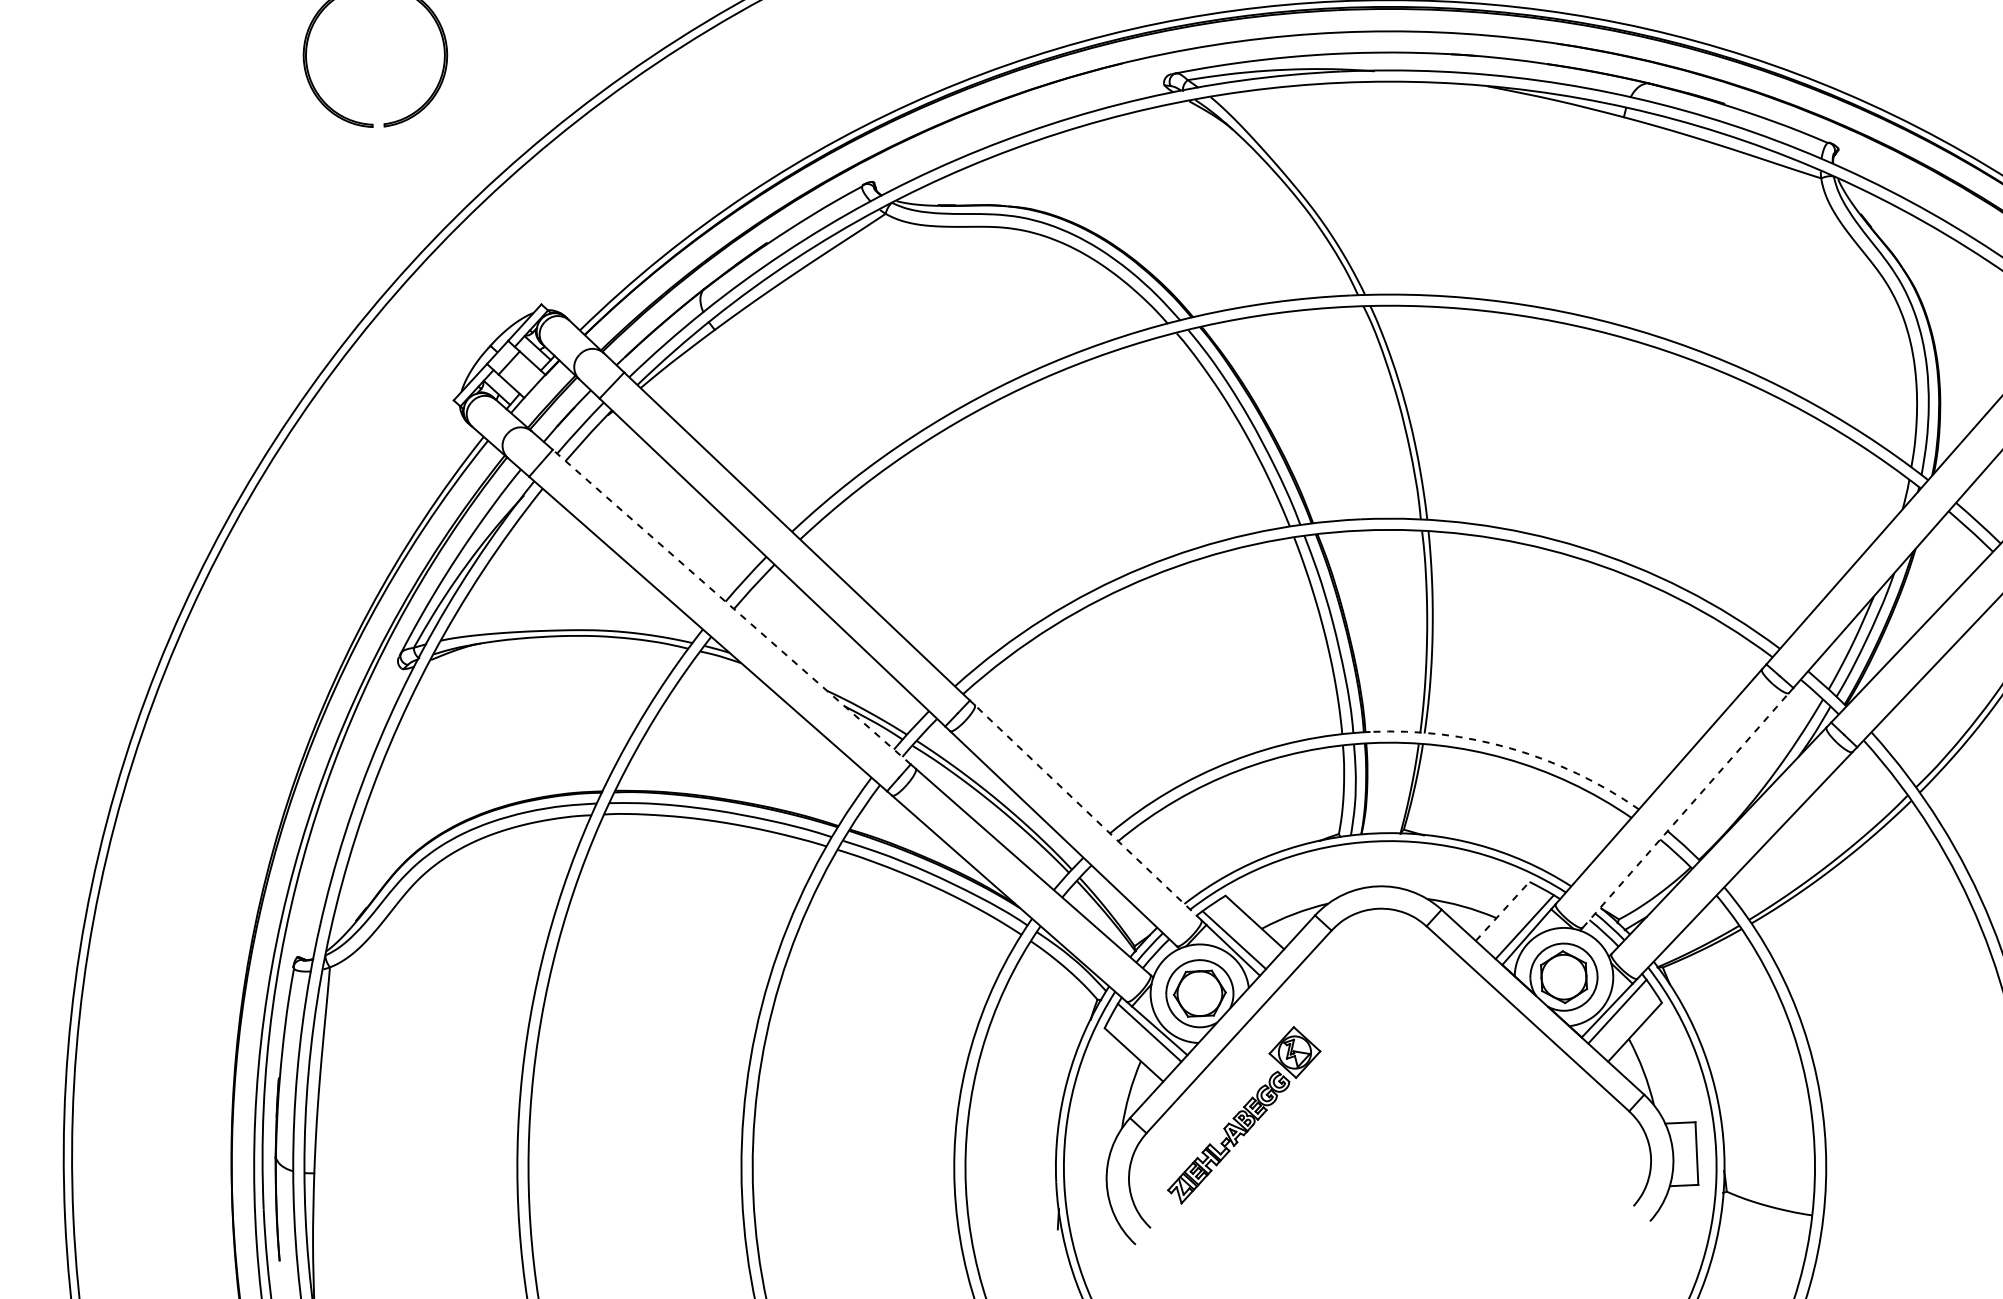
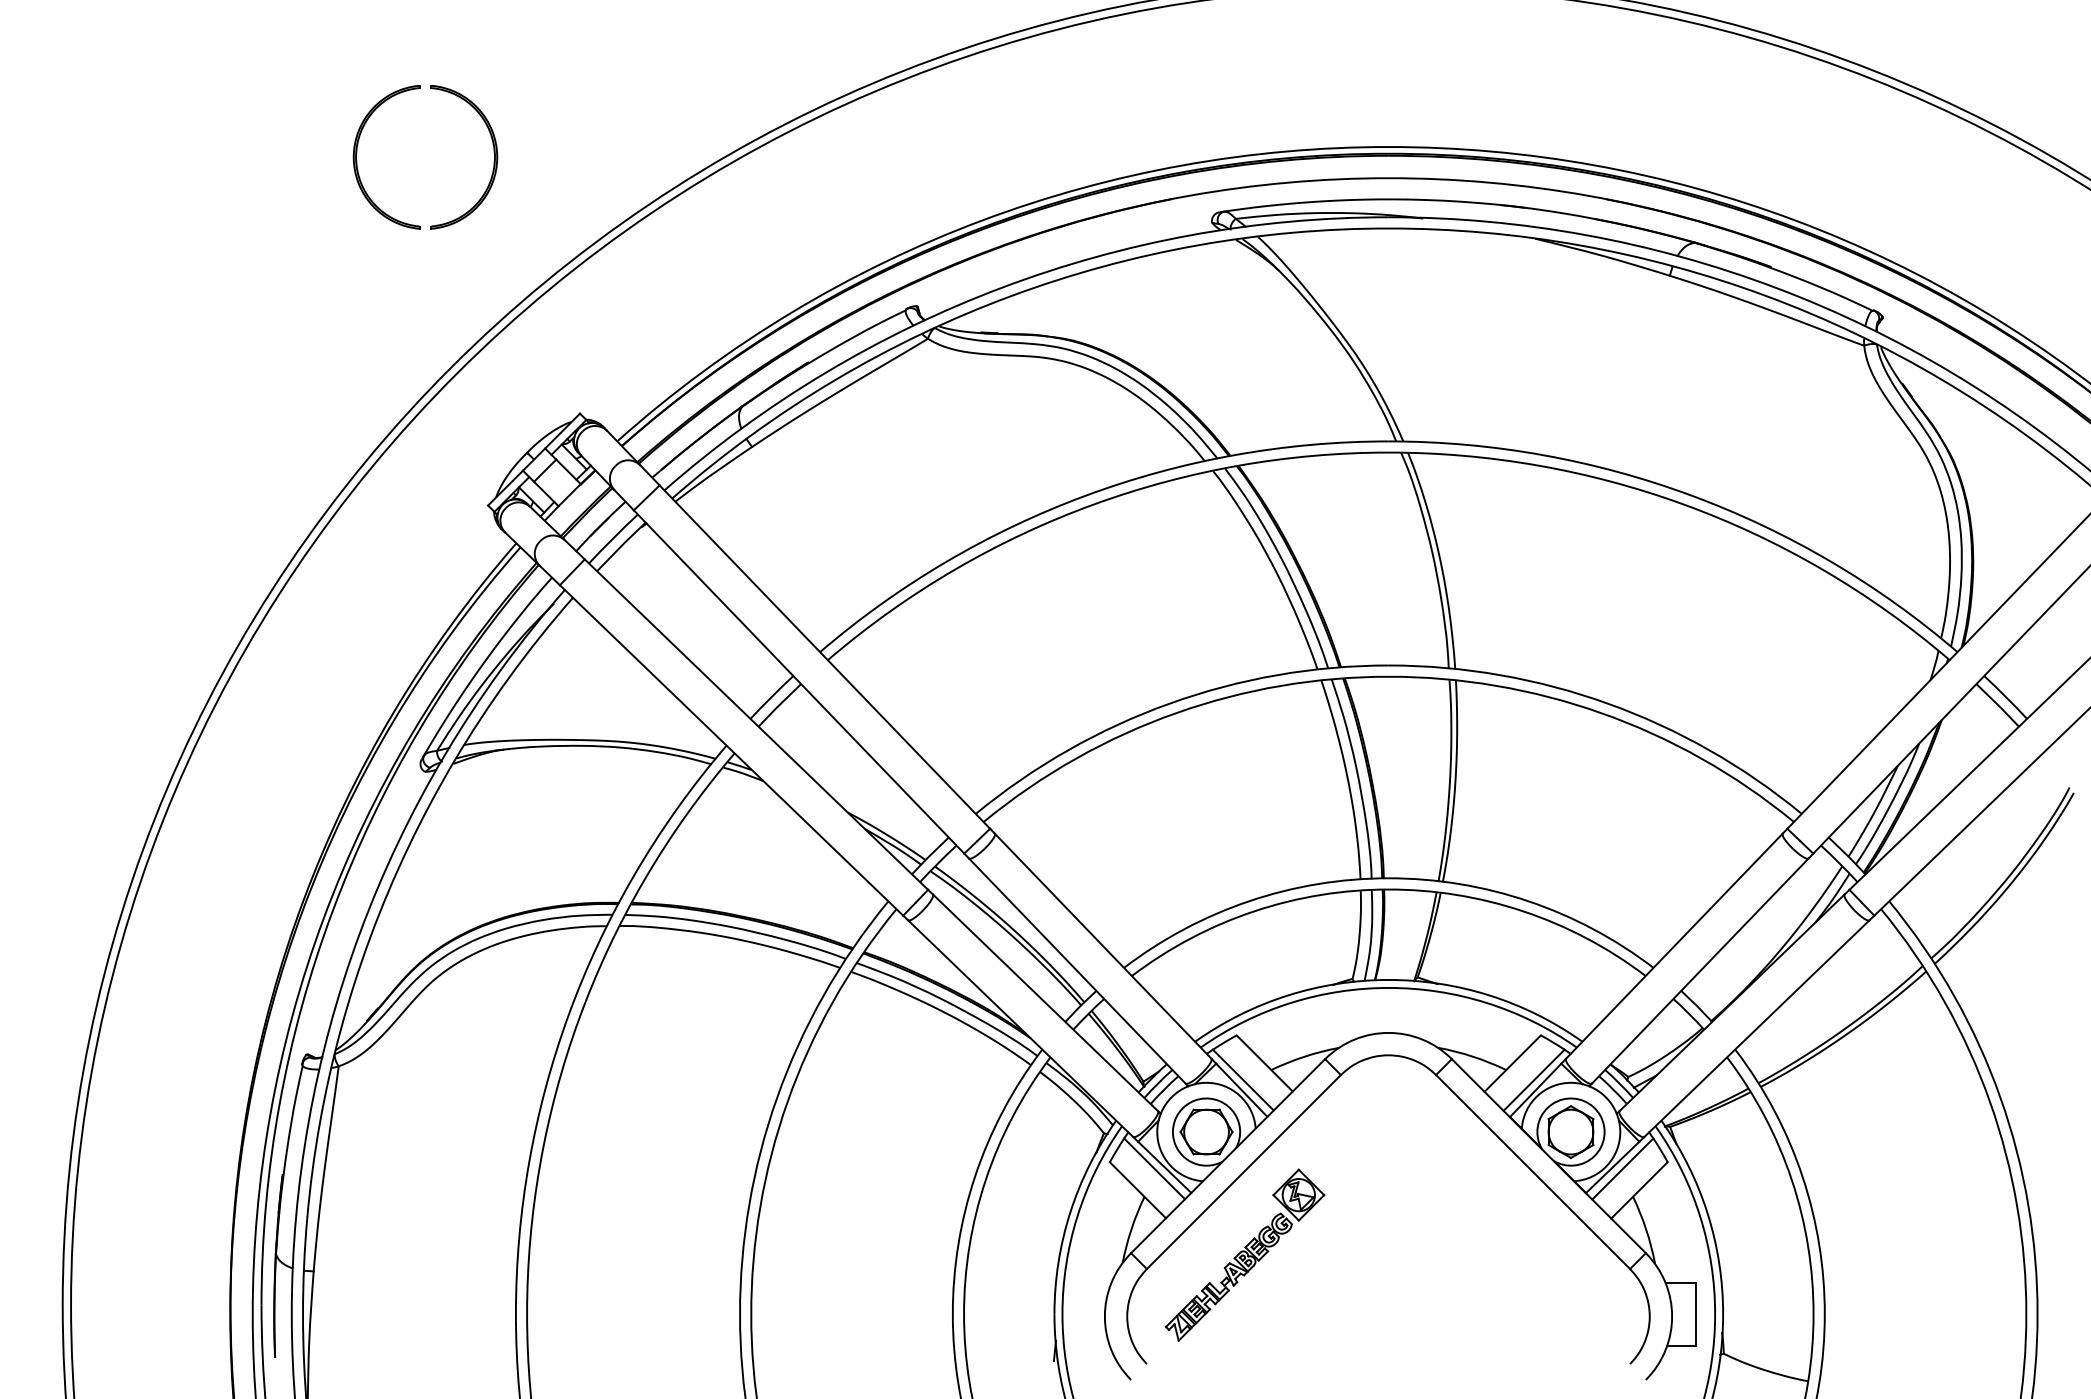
line: (731, 606) -> (756, 724), dashed -> solid
arc: (1511, 748) -> (1528, 901), dashed -> solid
line: (1686, 809) -> (1700, 970), dashed -> solid
line: (1087, 812) -> (1102, 945), dashed -> solid
line: (1502, 911) -> (1512, 1063), dashed -> solid

